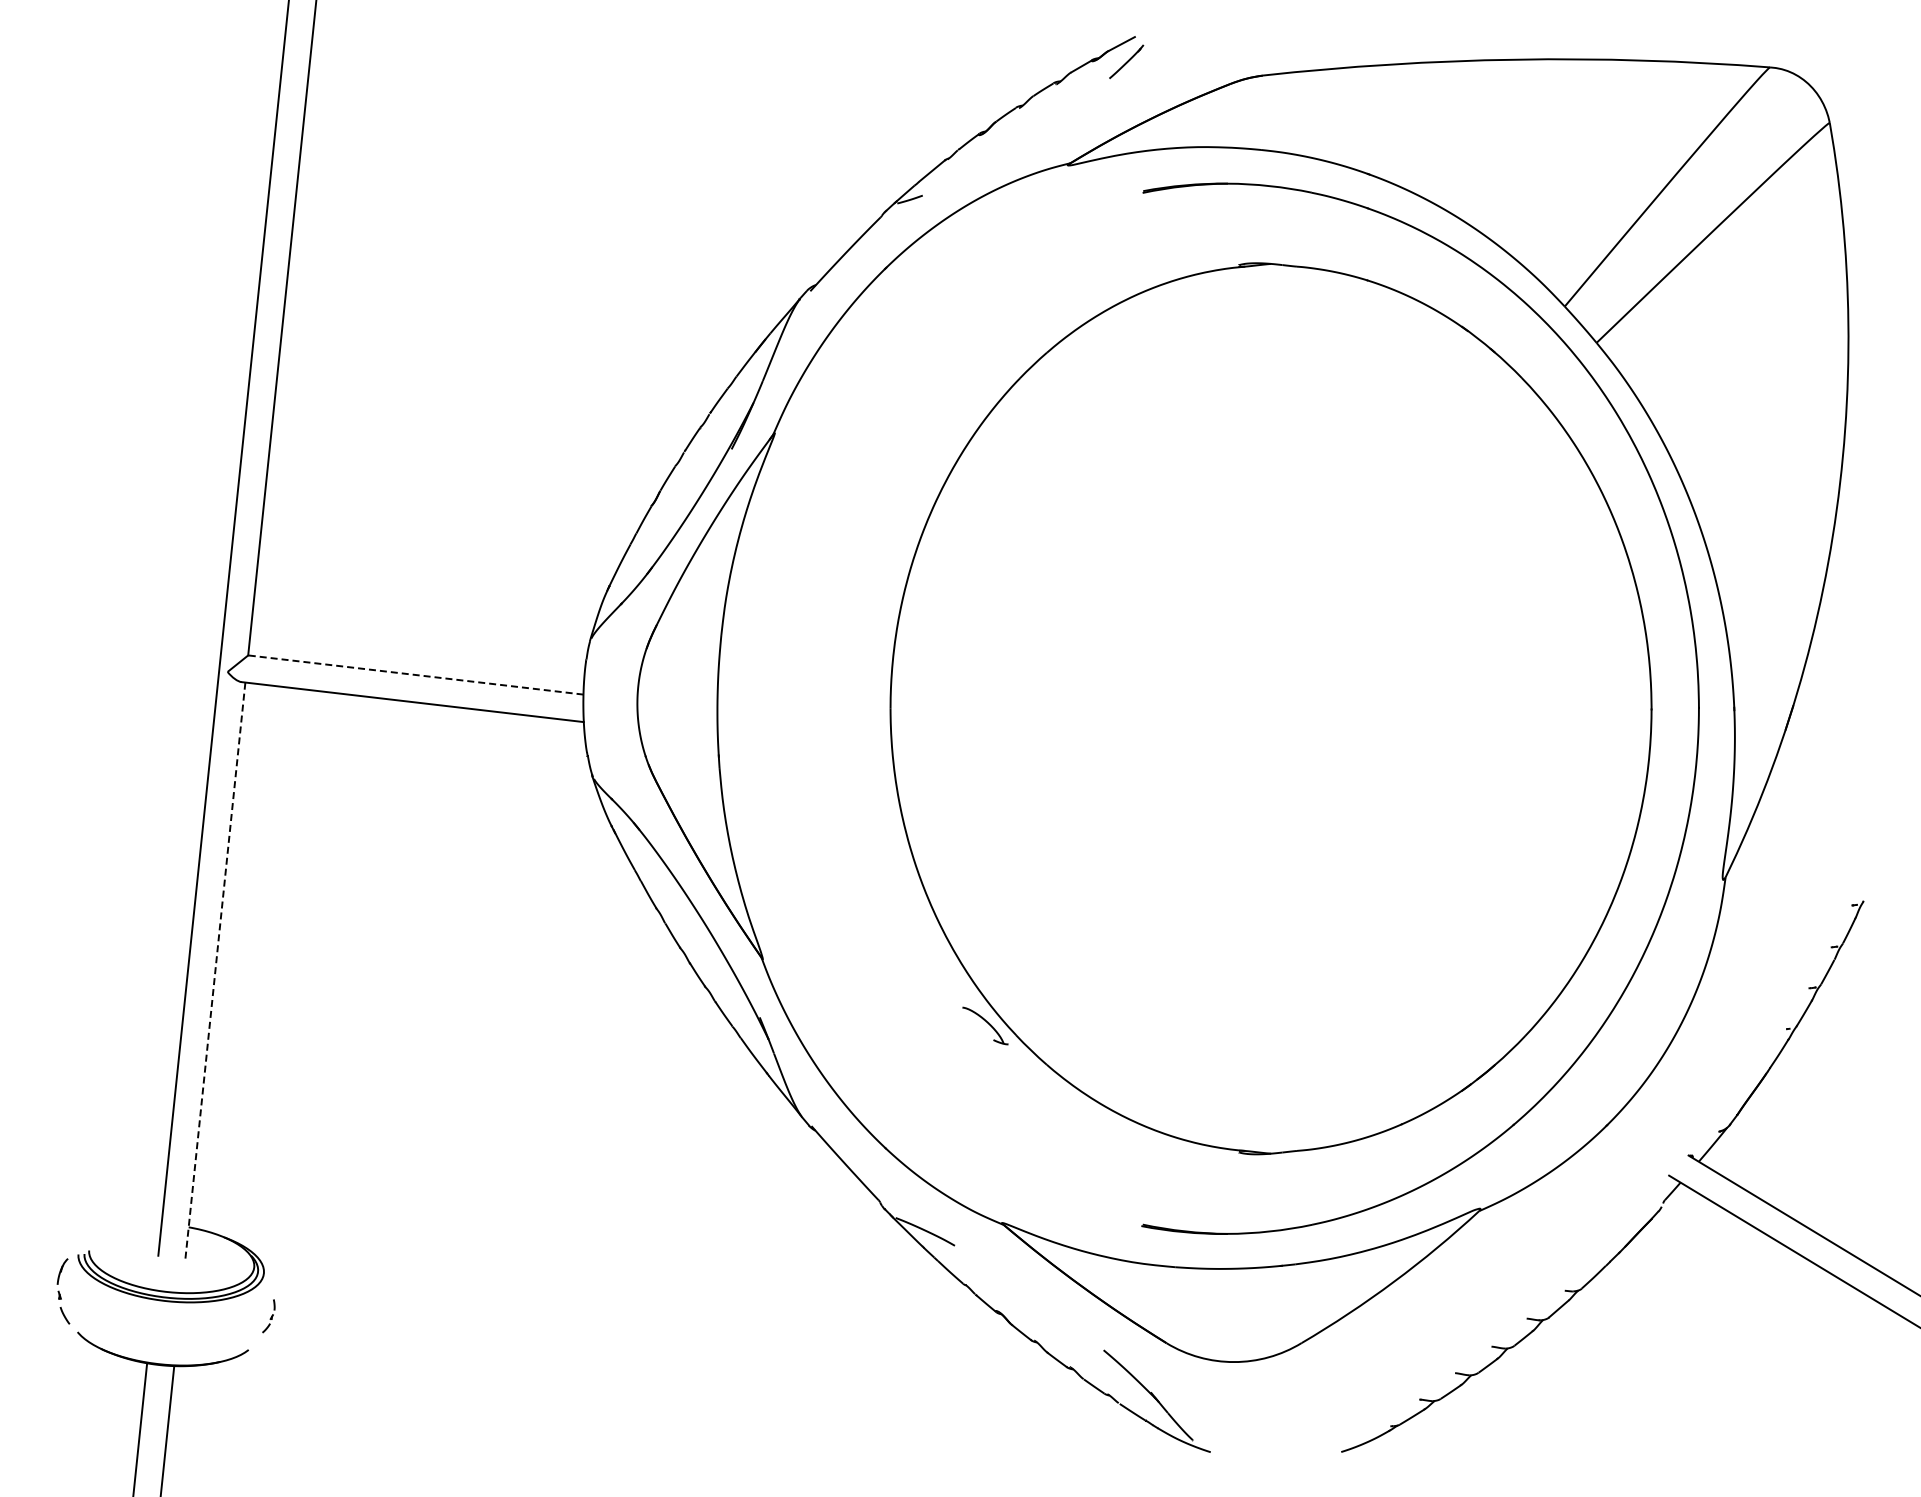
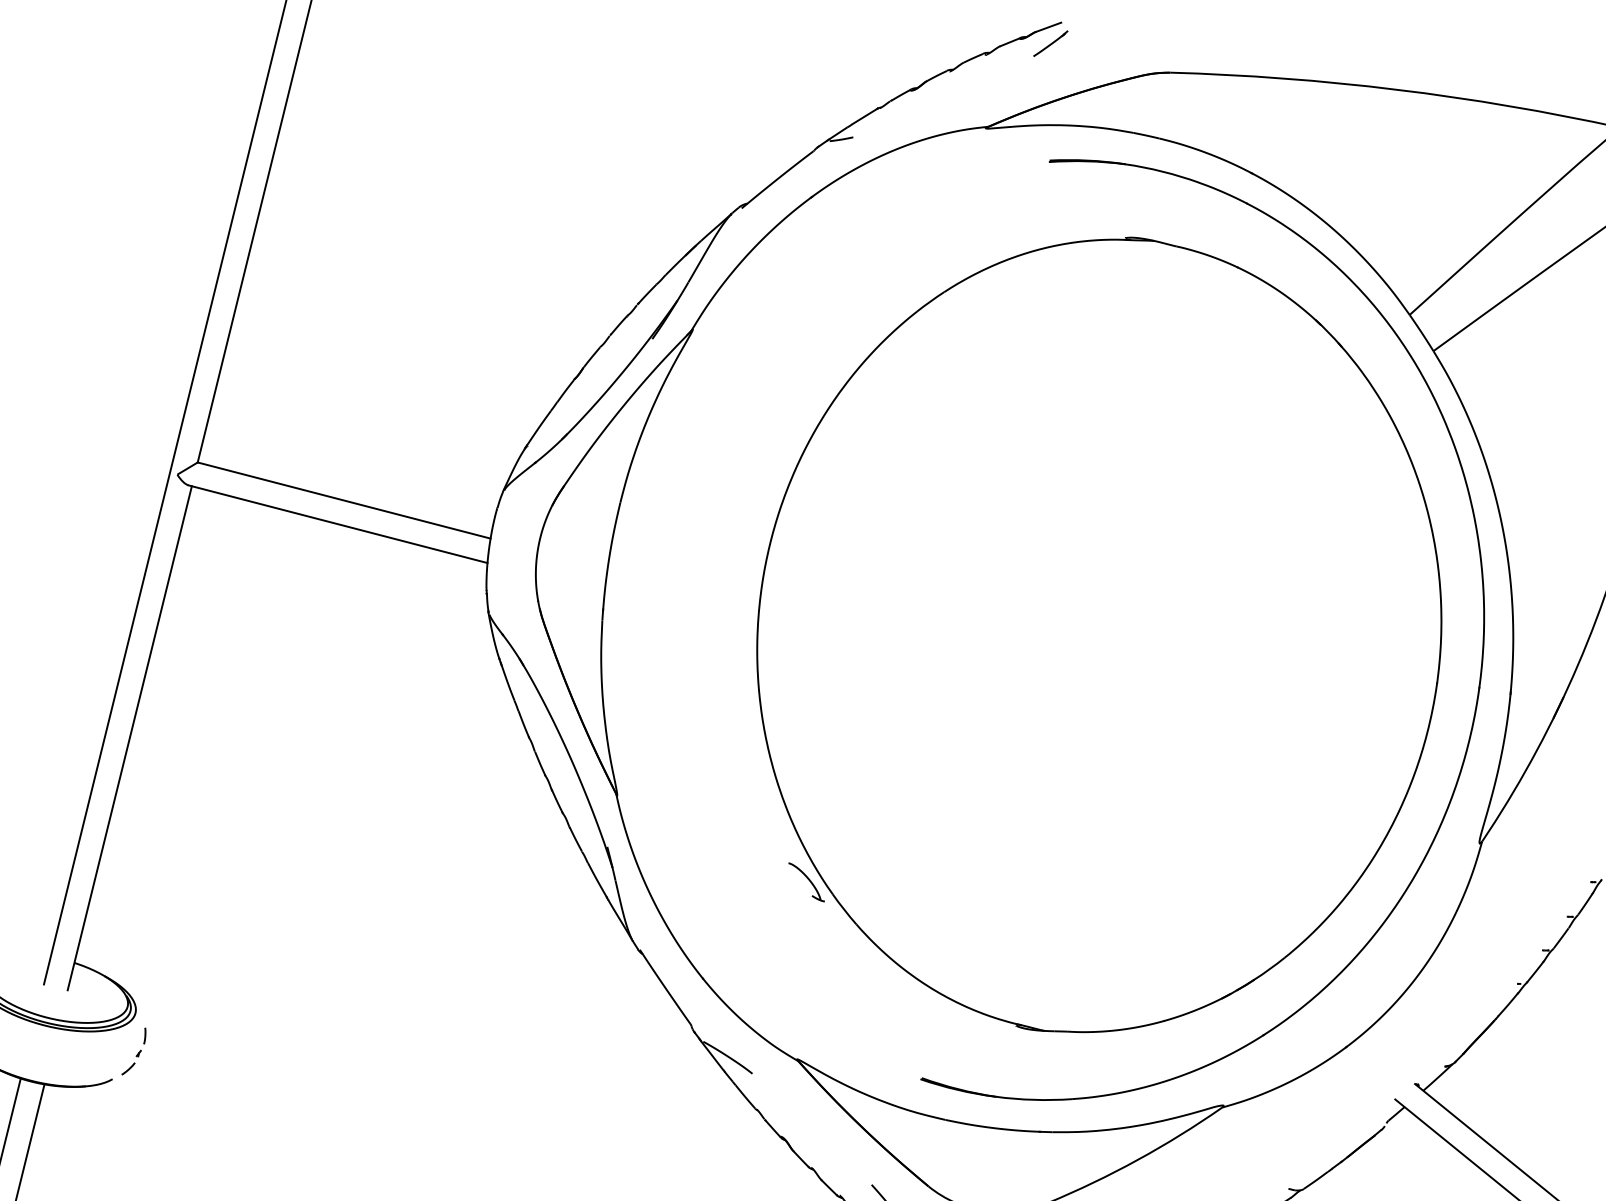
line: (415, 675) -> (343, 500), dashed -> solid
line: (215, 970) -> (129, 738), dashed -> solid
part: (268, 1316) -> (134, 1051), size x1.67

